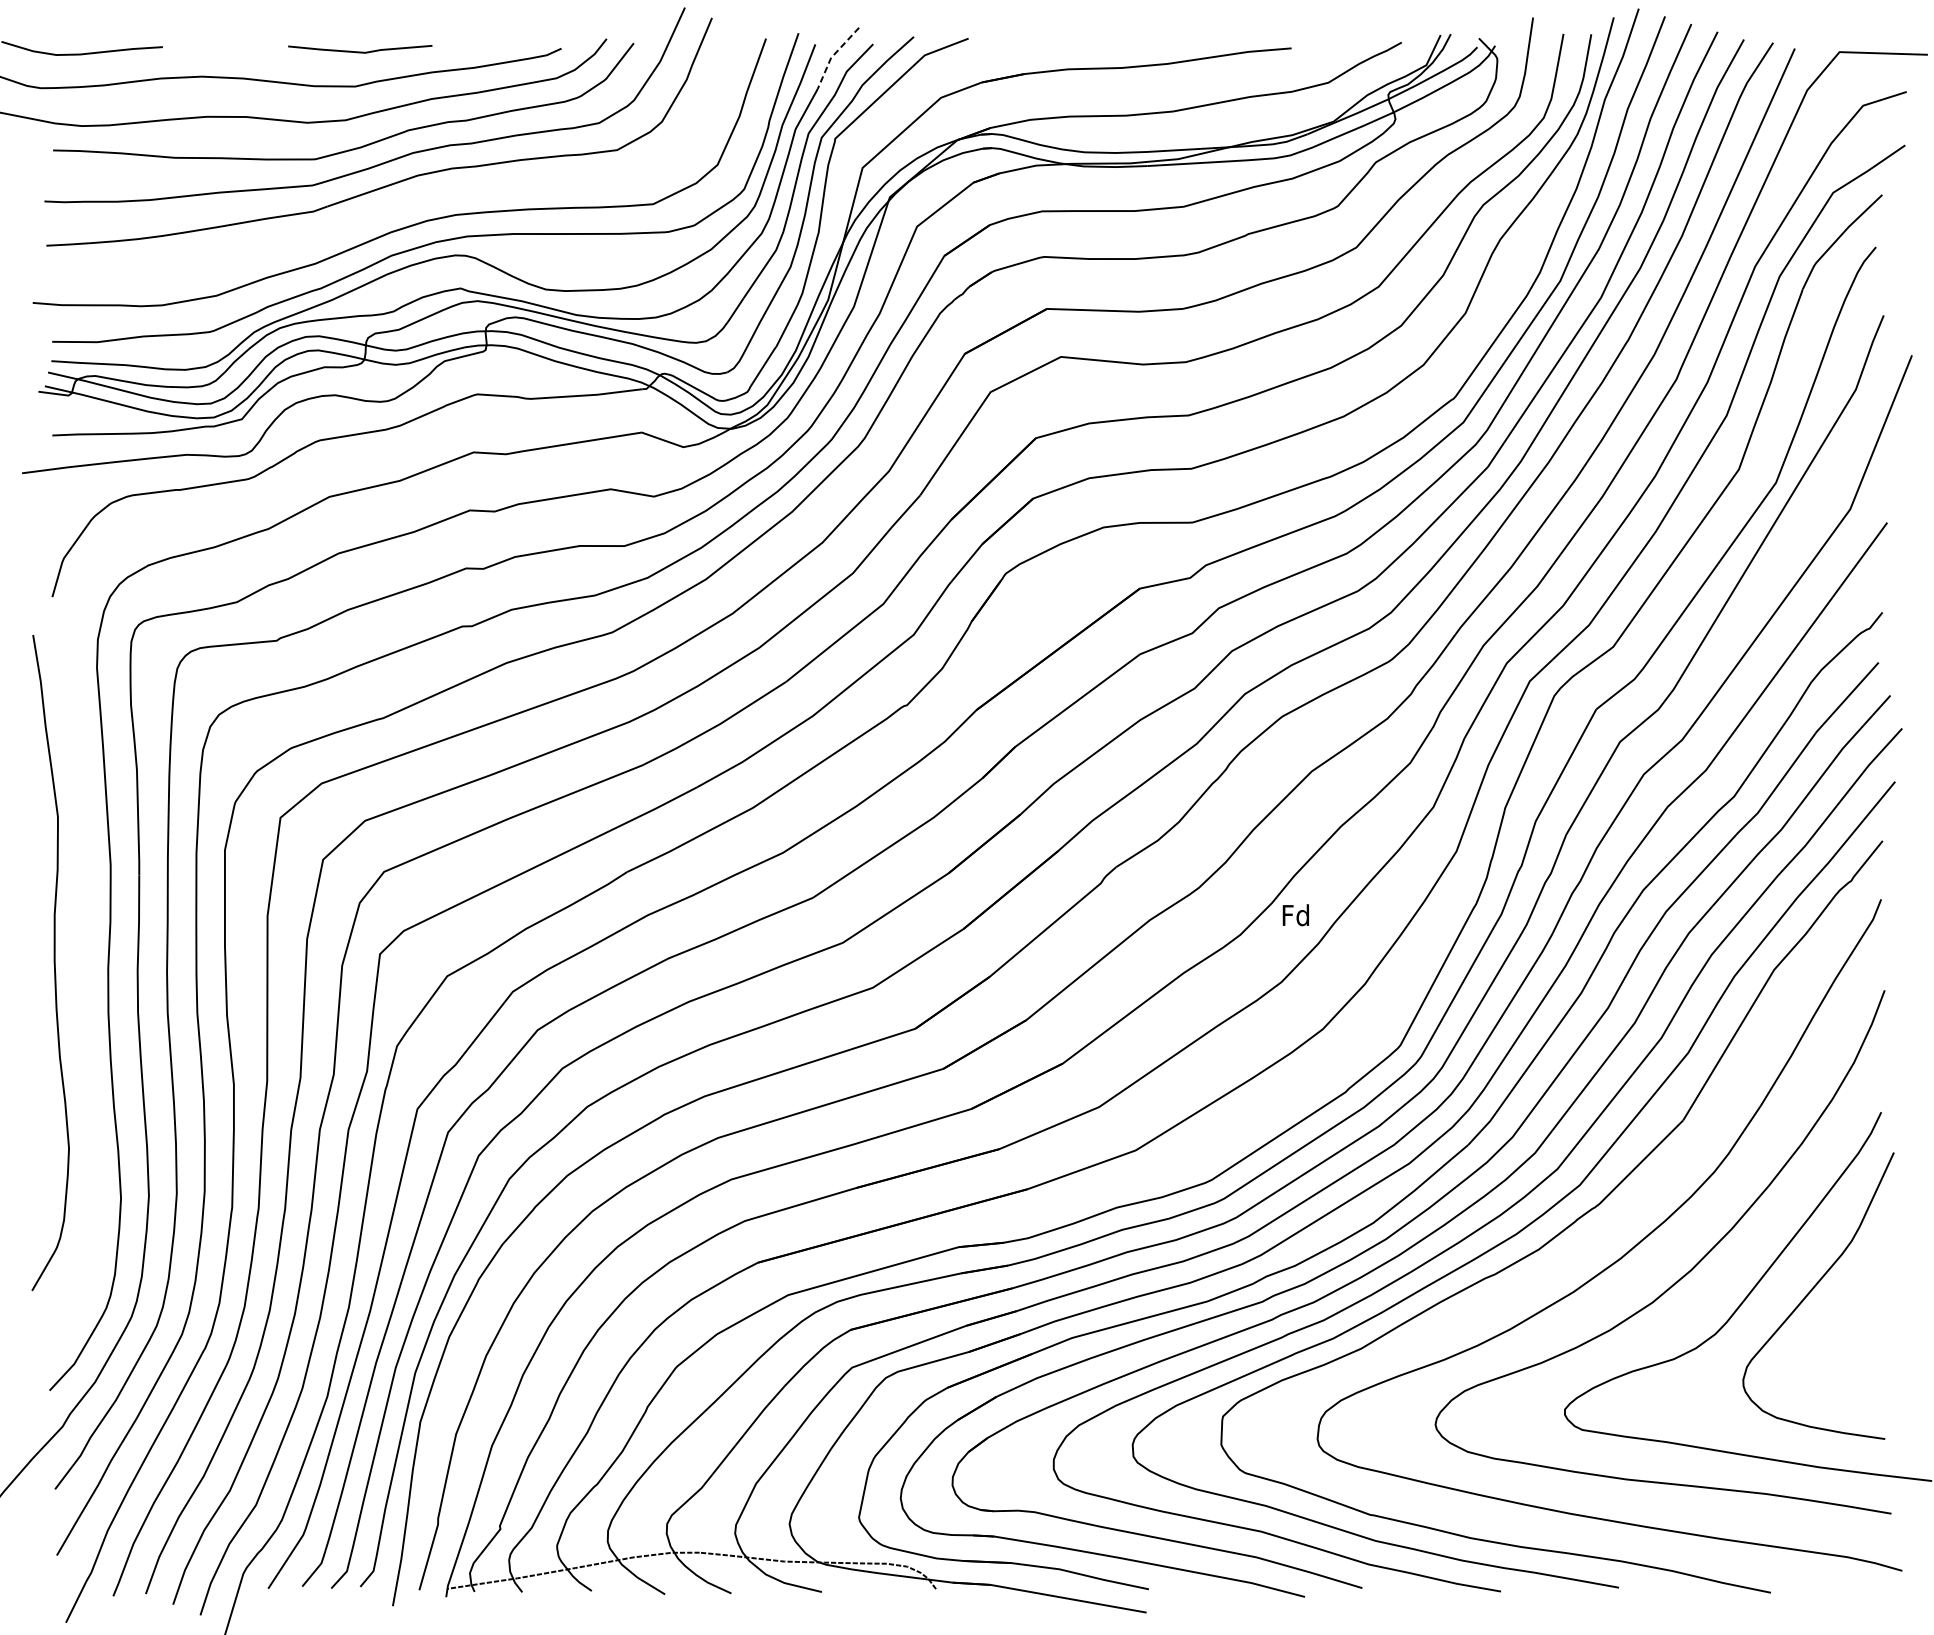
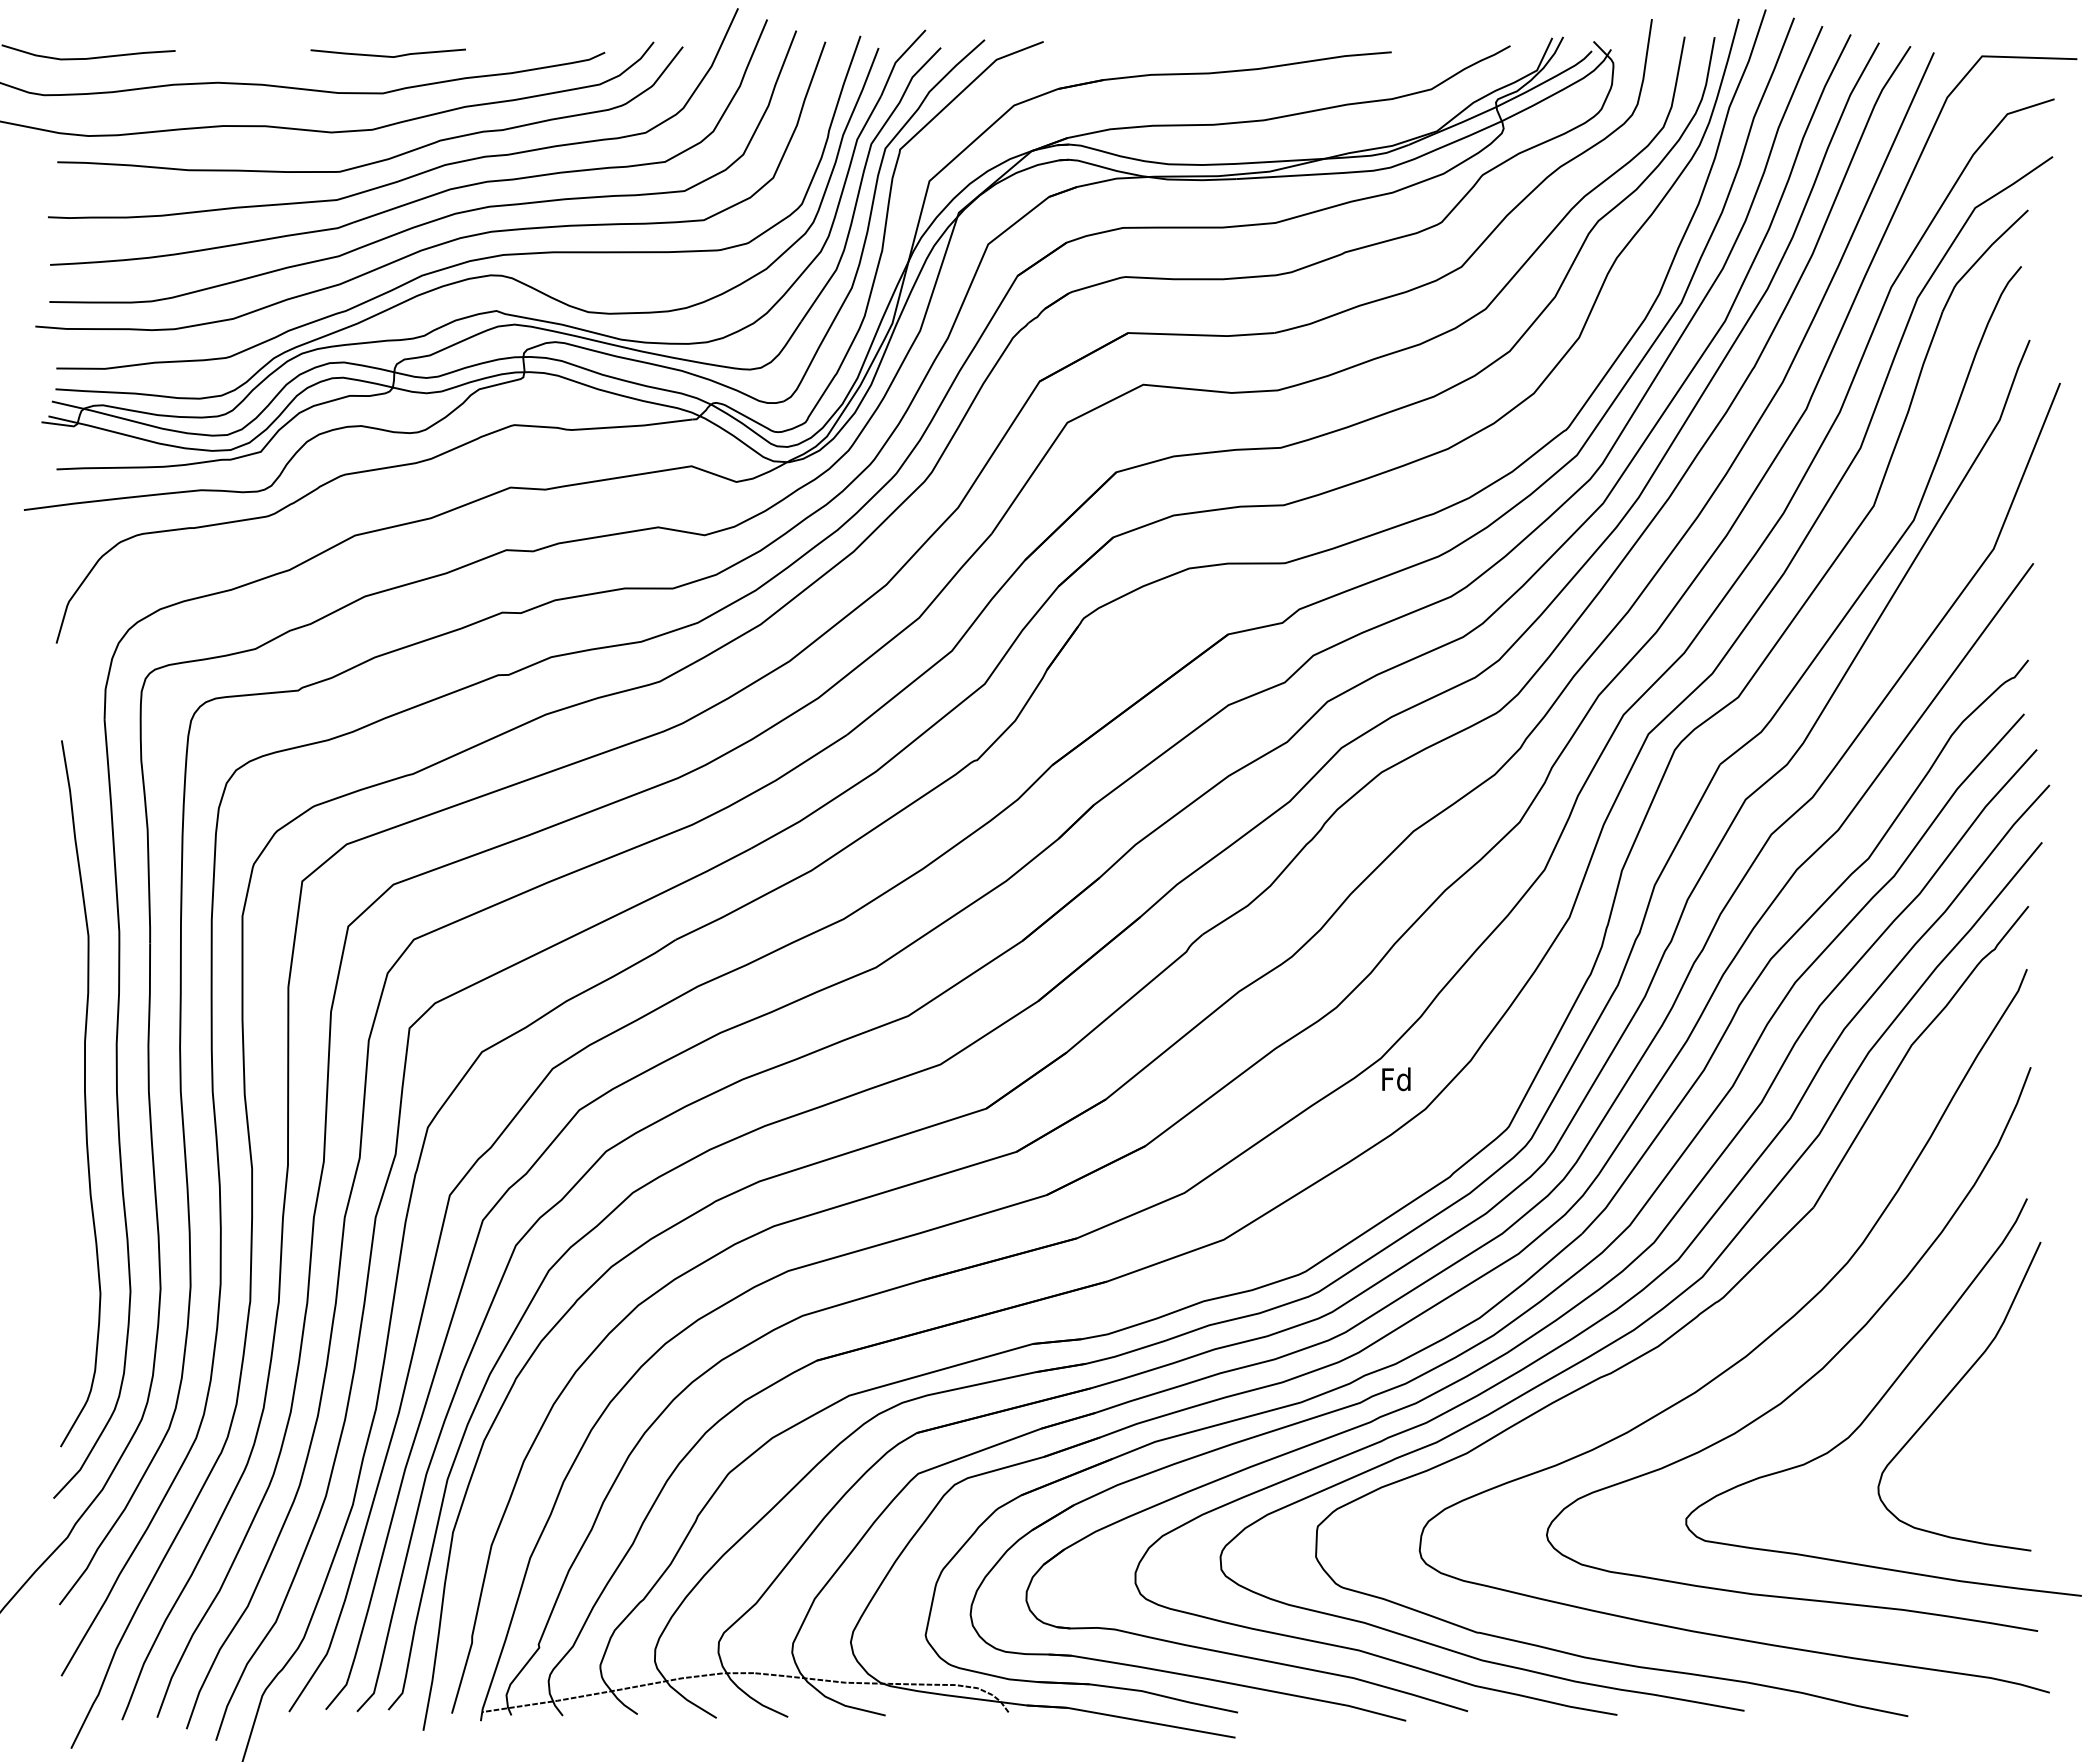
line: (832, 55) -> (897, 60), dashed -> solid
curve: (408, 201) -> (440, 217), added
text: (1296, 915) -> (1396, 1079), moved
curve: (54, 962) -> (84, 1093), moved

